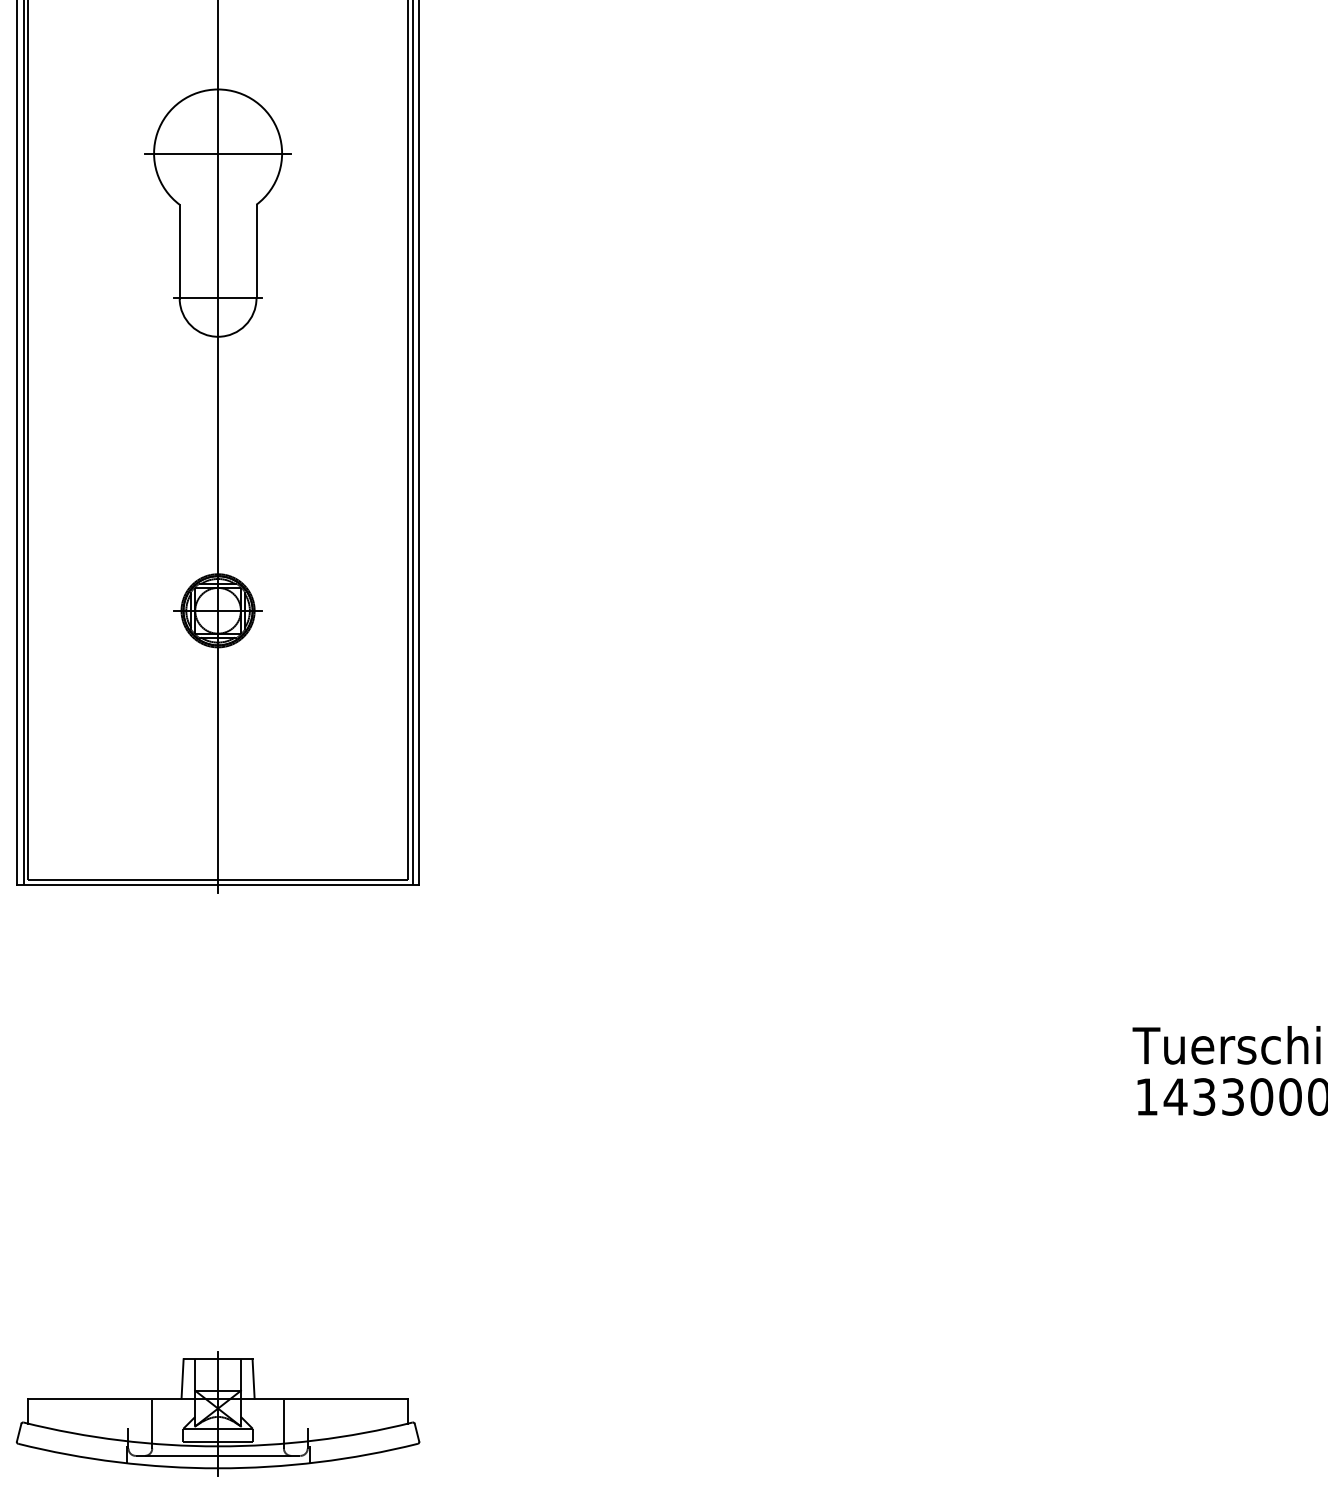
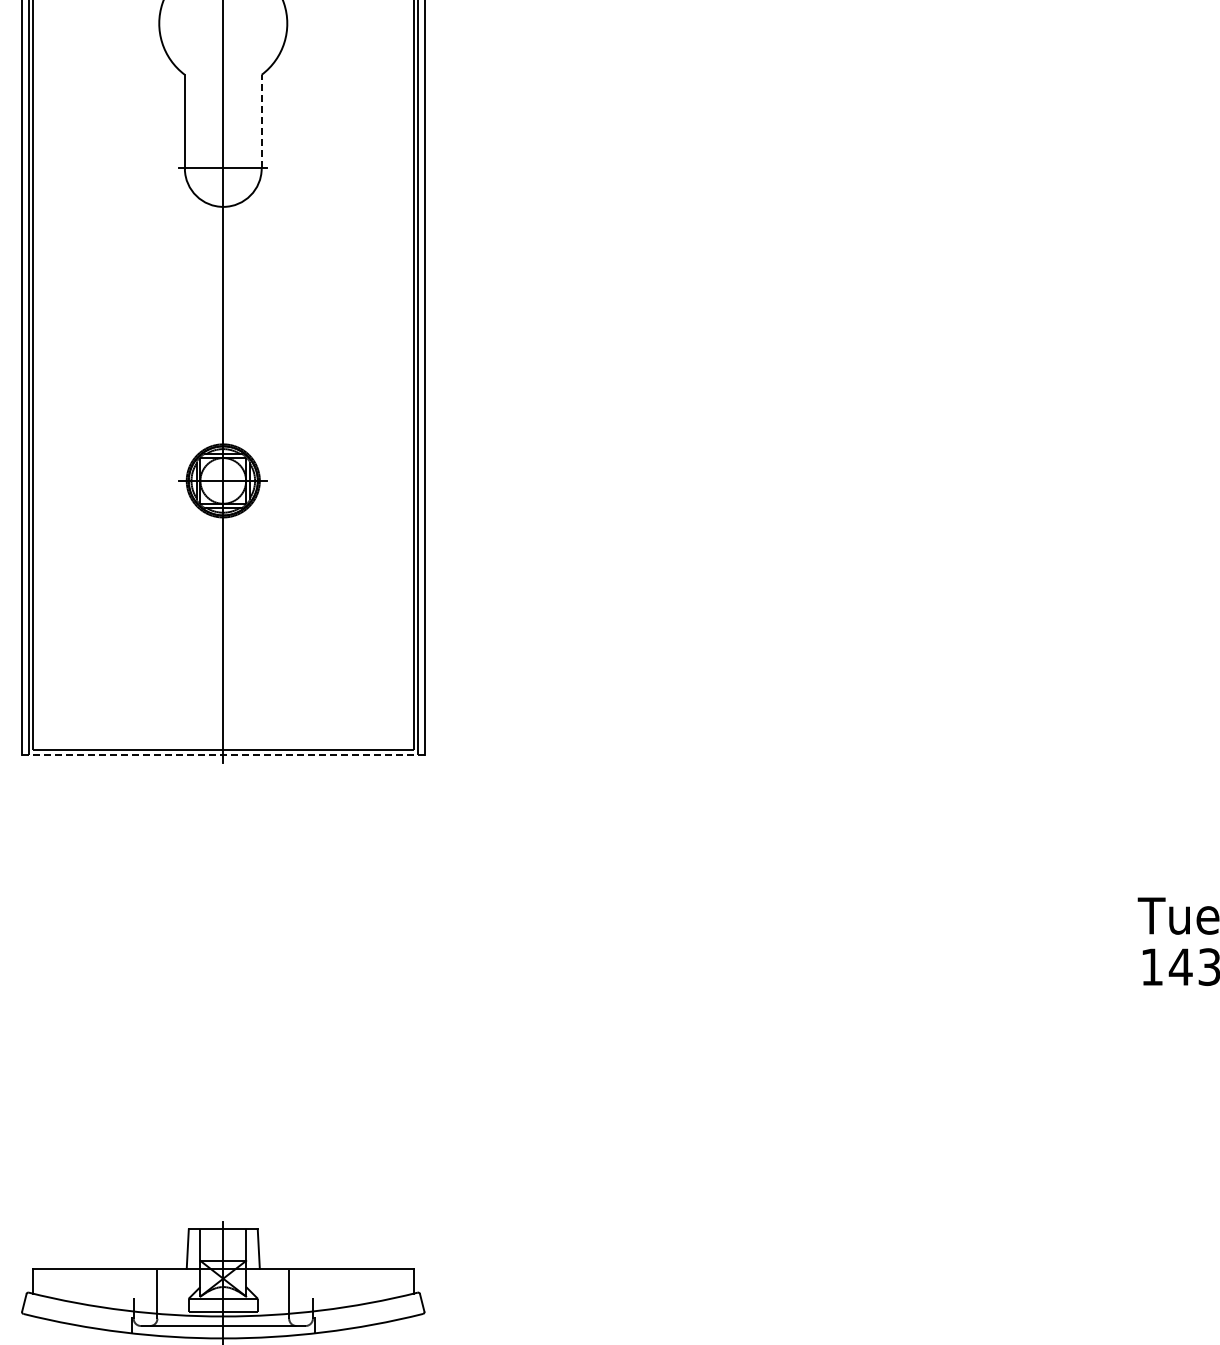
line: (217, 153) -> (222, 23), removed
line: (256, 251) -> (261, 121), solid -> dashed
line: (217, 885) -> (222, 755), solid -> dashed

